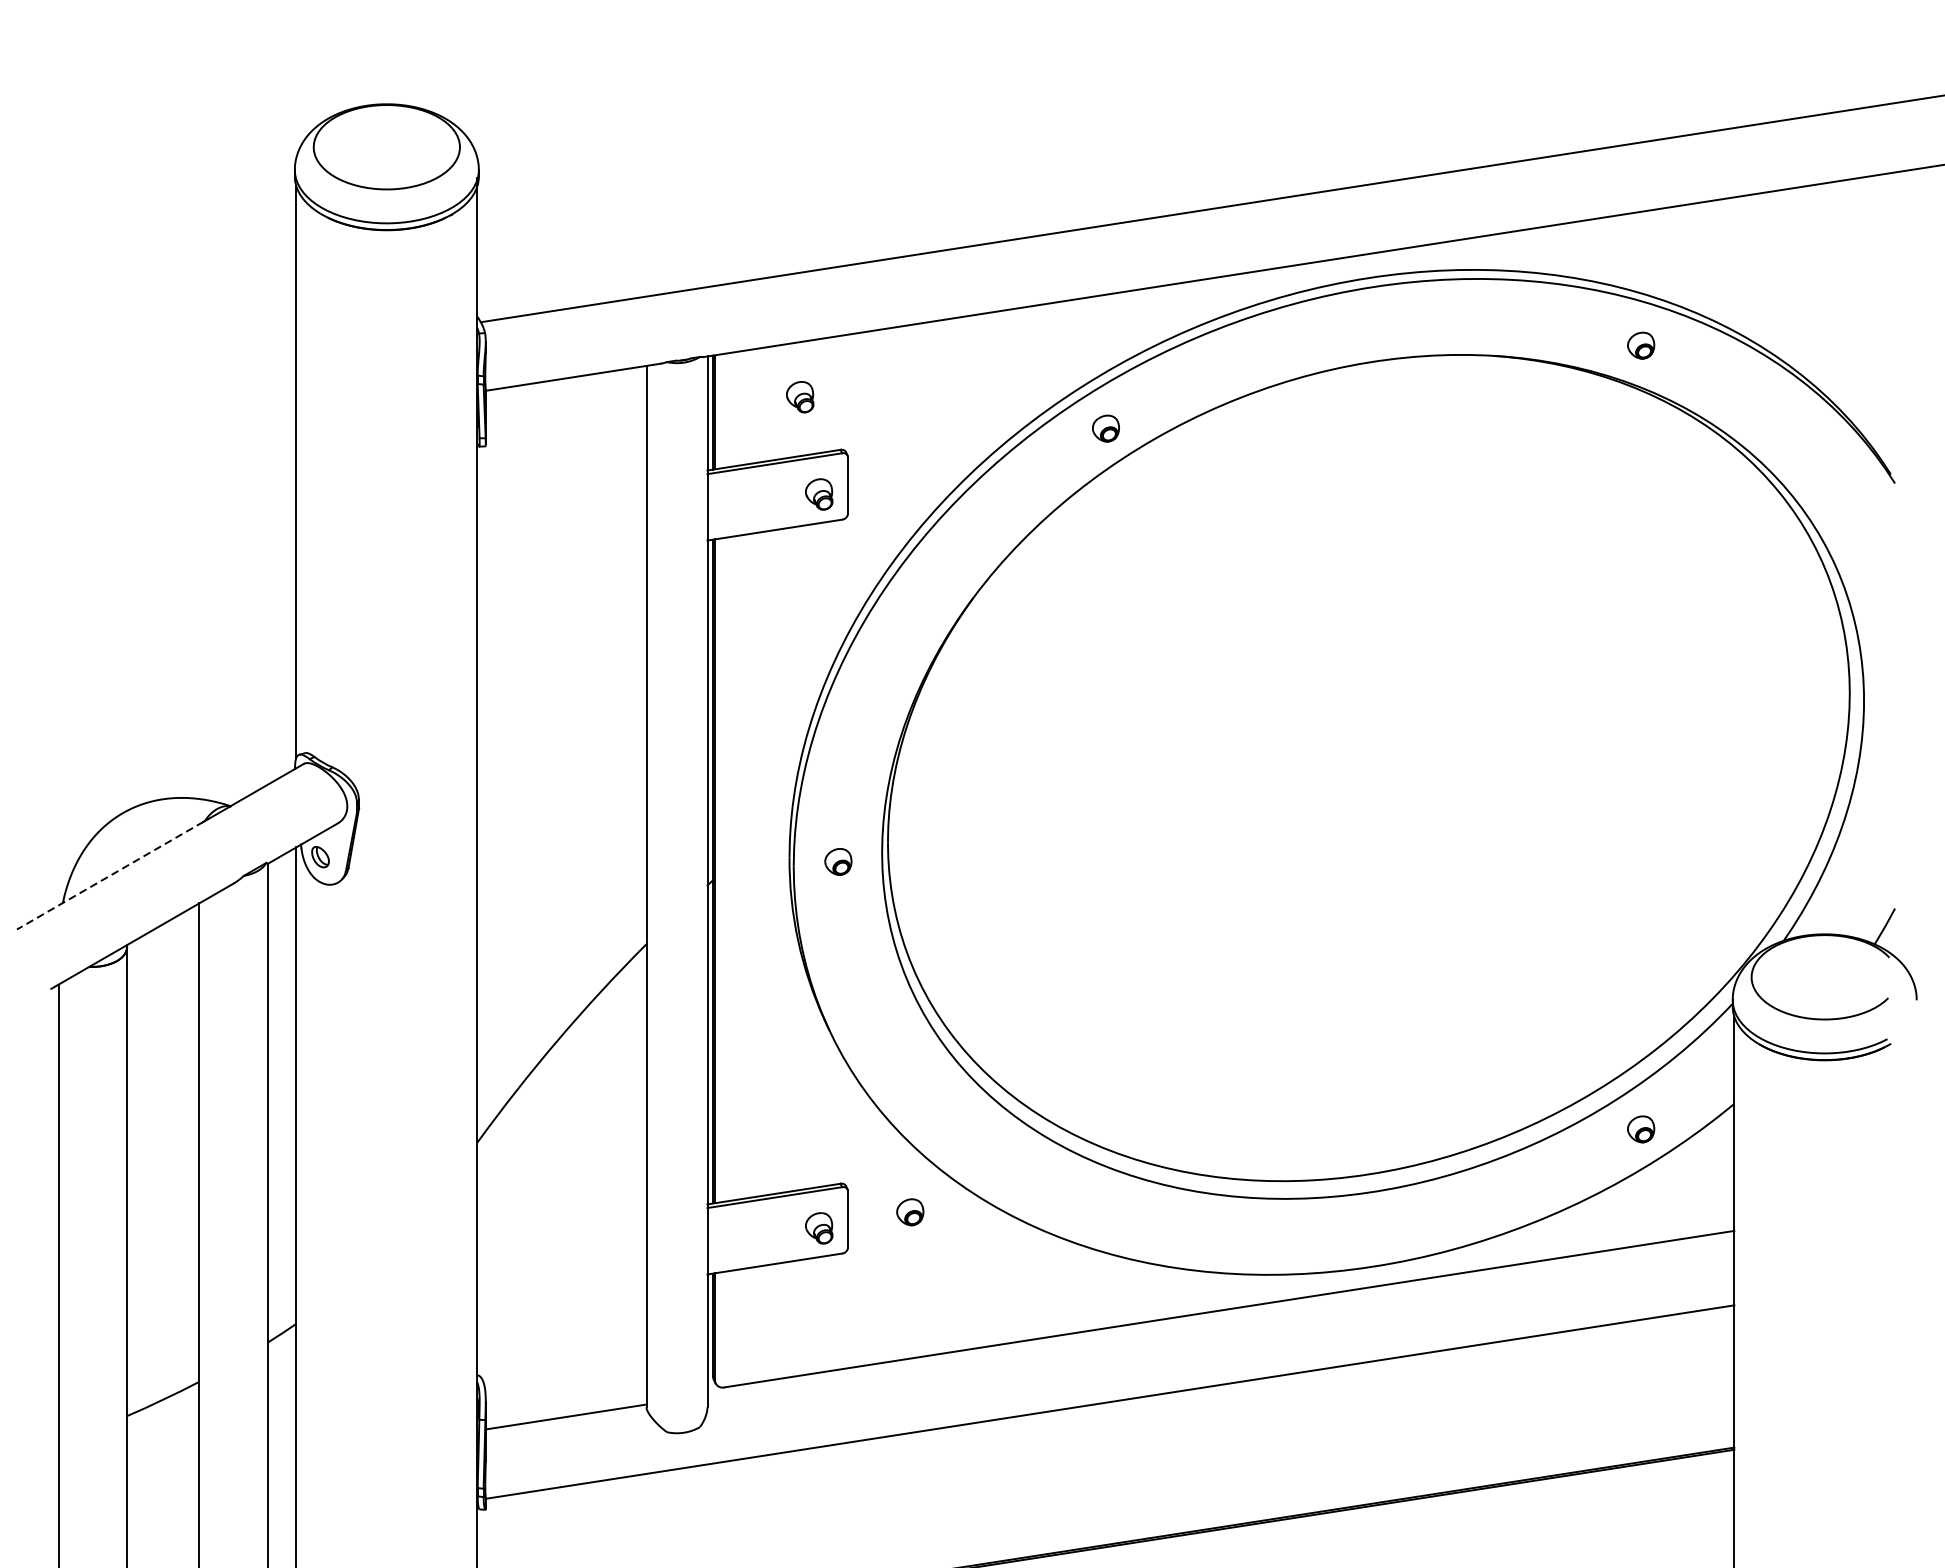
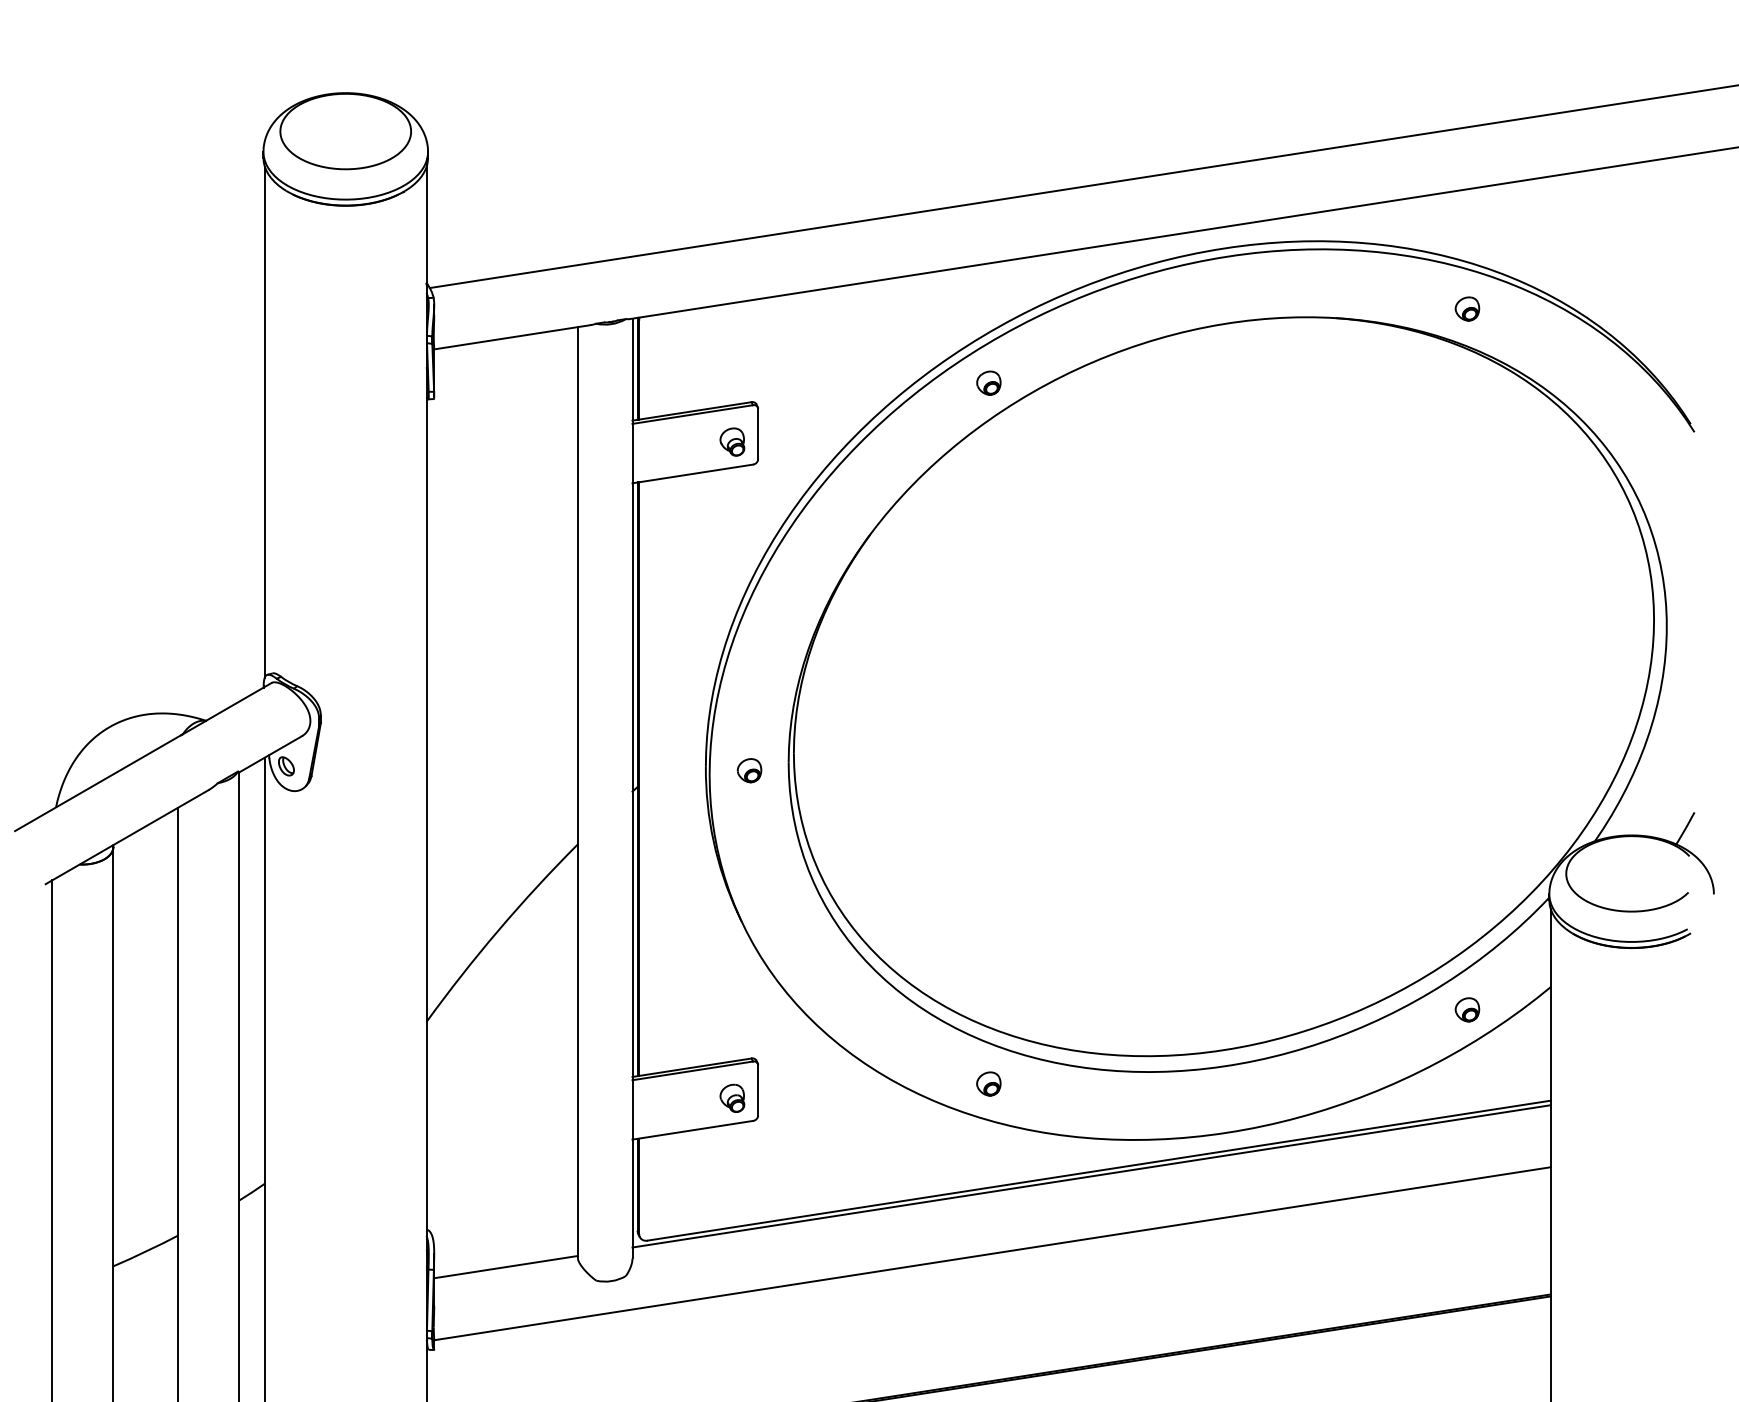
part: (800, 396) -> (715, 354), removed
line: (110, 876) -> (98, 783), dashed -> solid
part: (909, 1211) -> (988, 1083), moved
line: (1220, 1315) -> (1091, 1176), added

